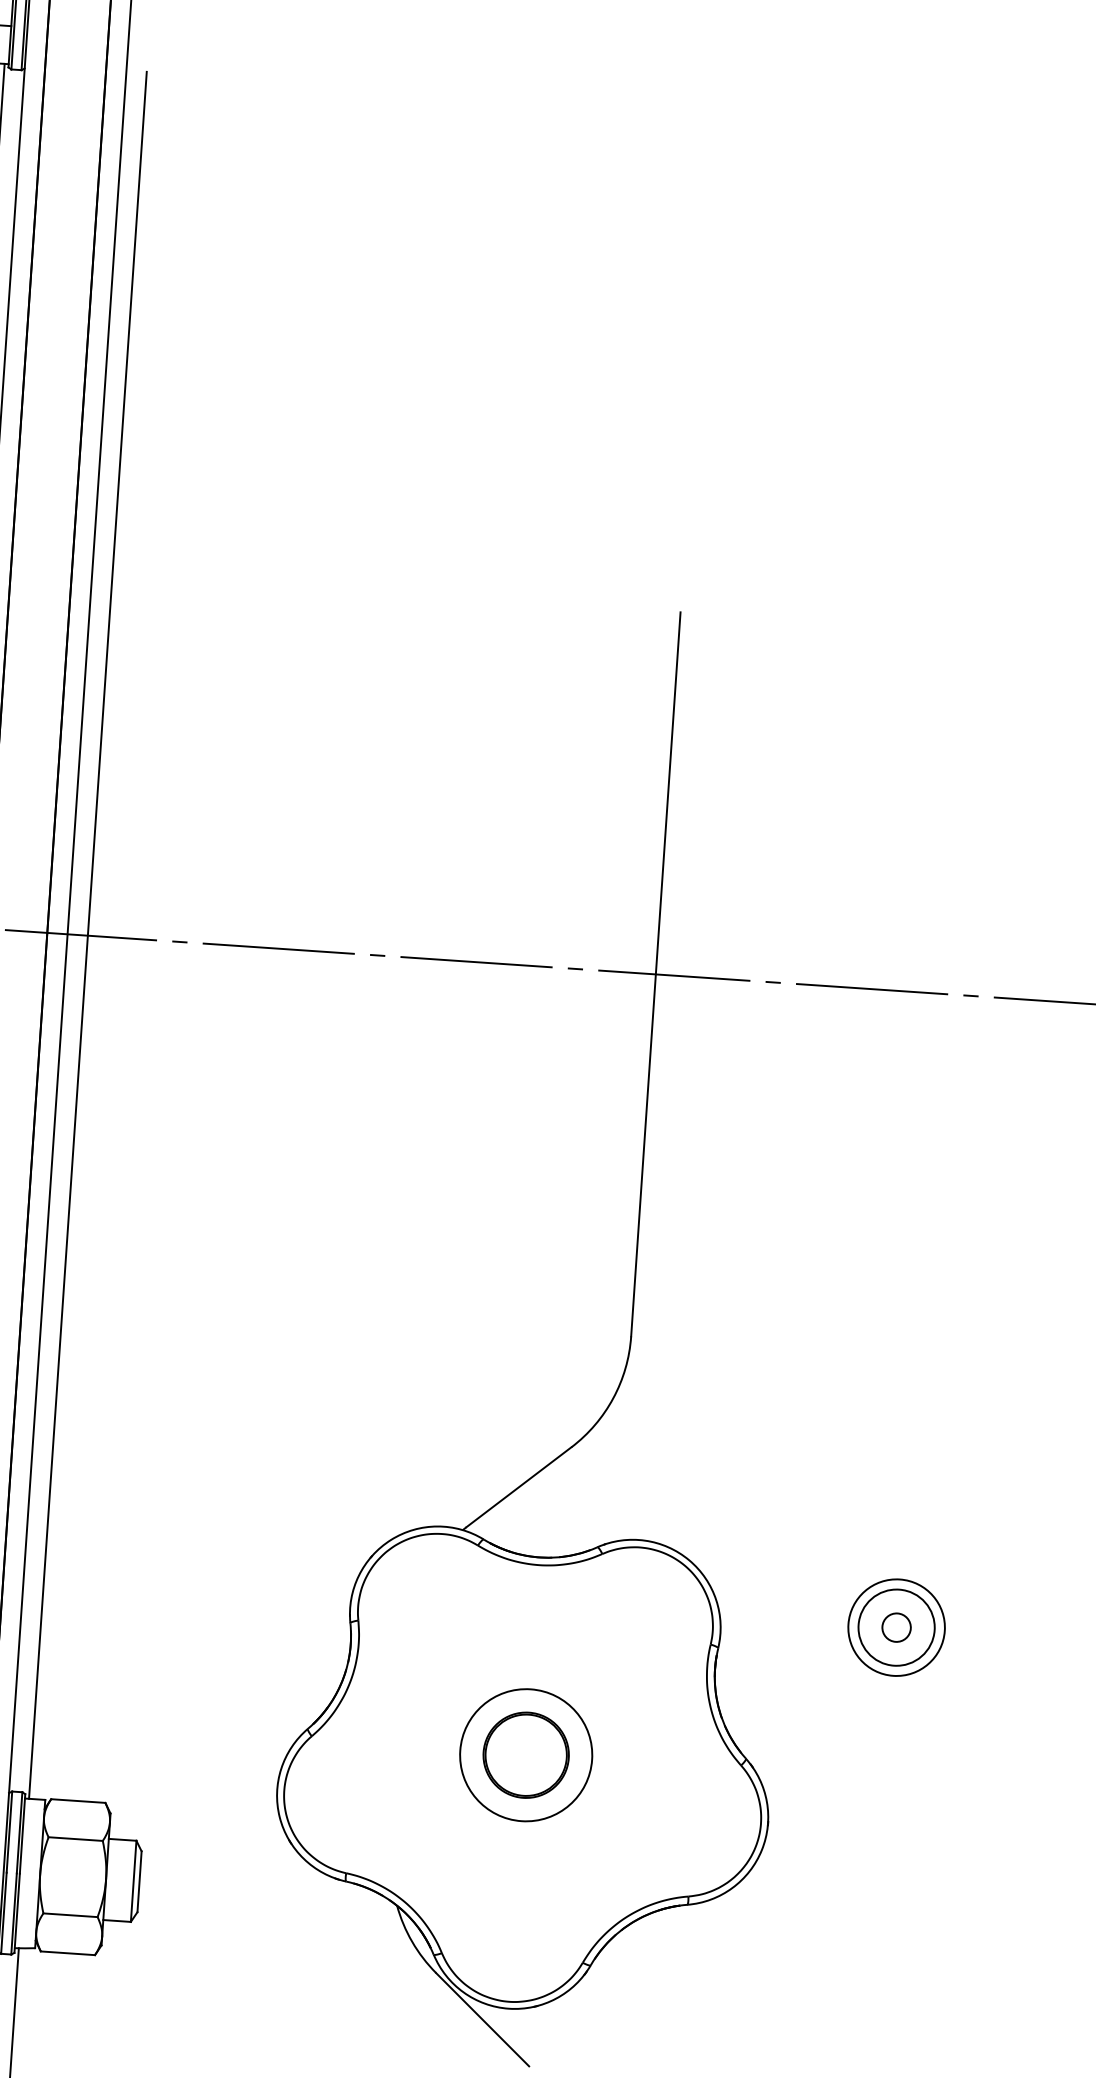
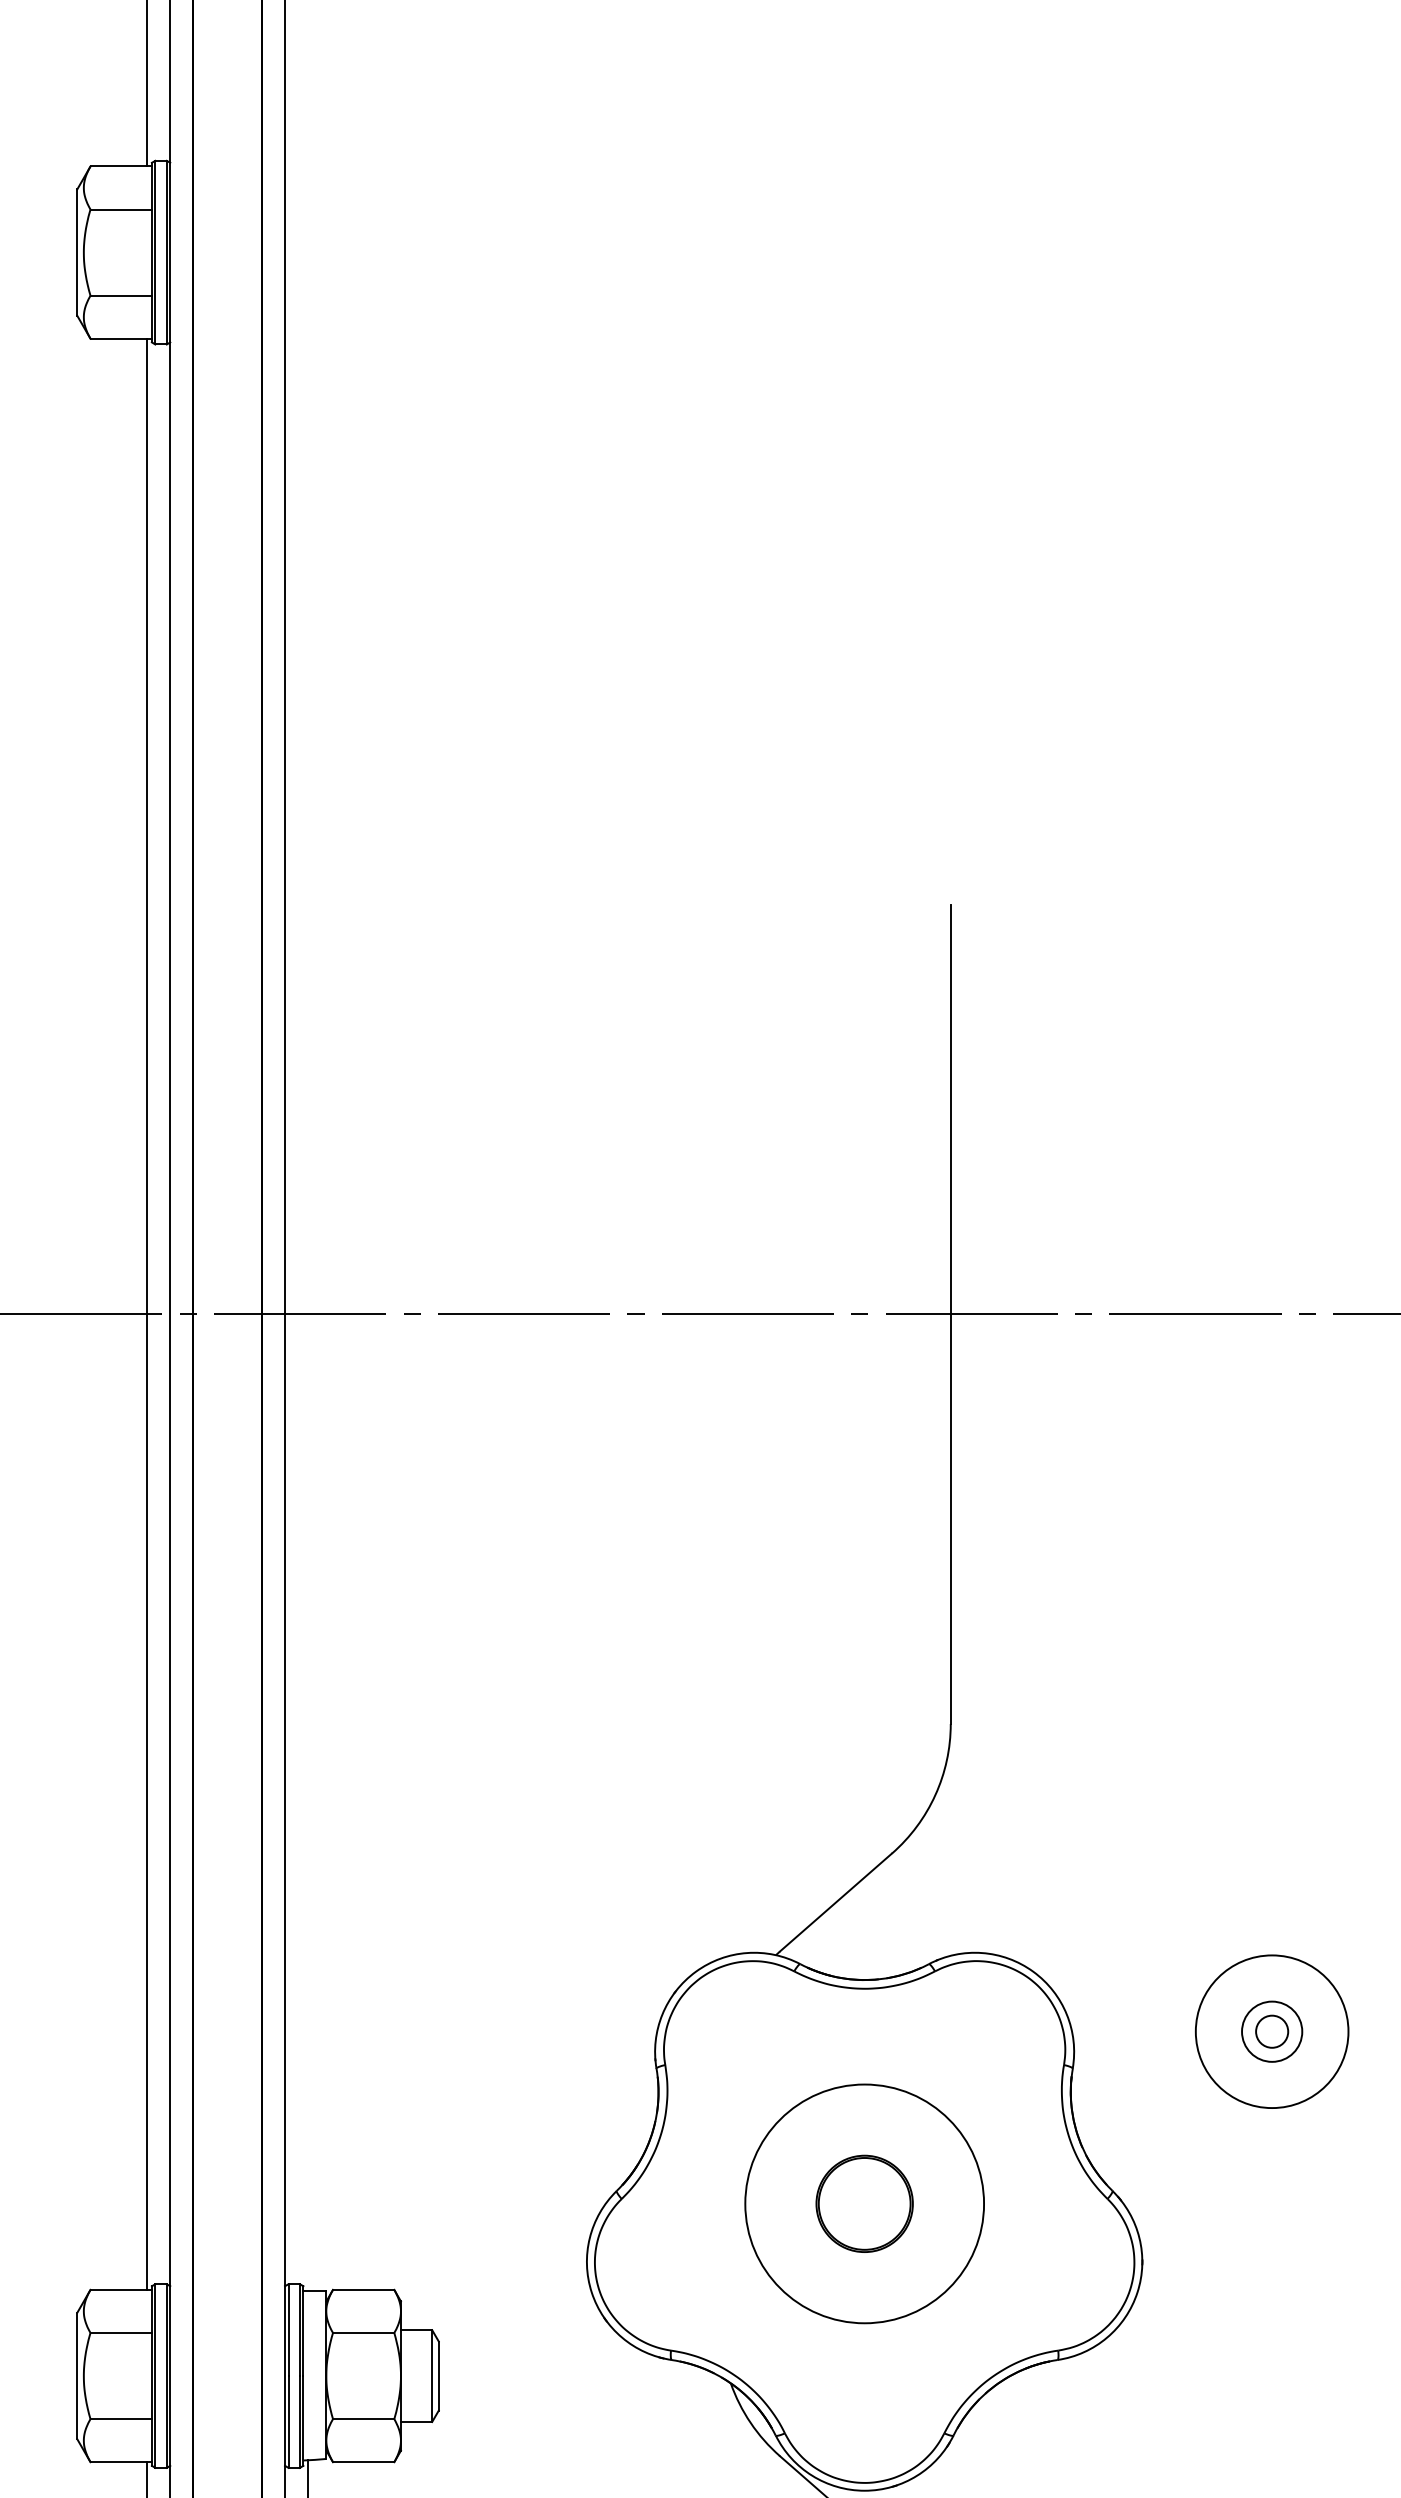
line: (88, 934) -> (308, 1313), removed
circle: (896, 1627) -> (1271, 2031), size x1.4
circle: (896, 1627) -> (1272, 2031), size x0.7
circle: (526, 1754) -> (864, 2203), size x1.6

